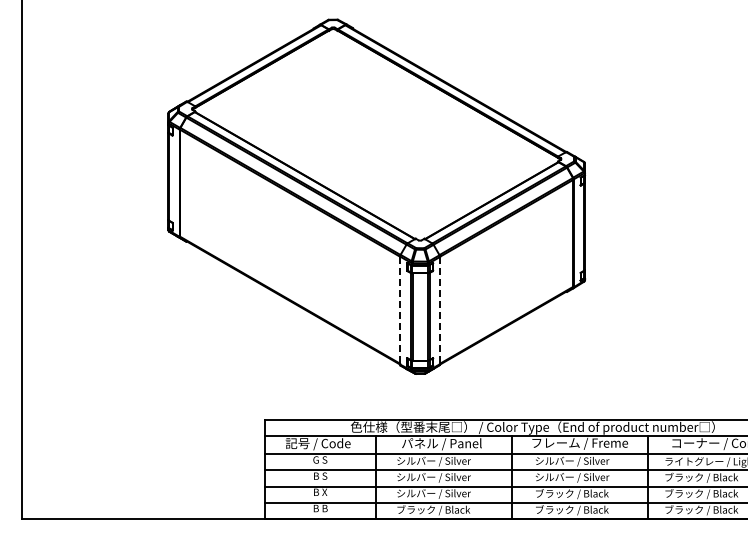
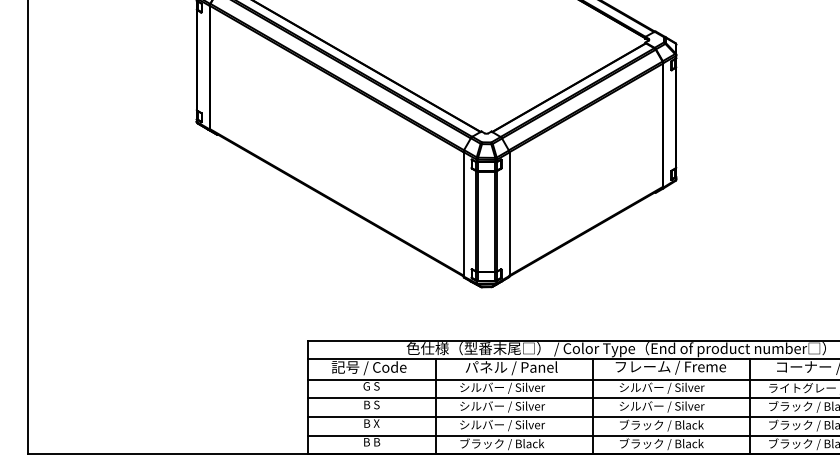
line: (400, 310) -> (463, 214), dashed -> solid
line: (440, 310) -> (510, 214), dashed -> solid

